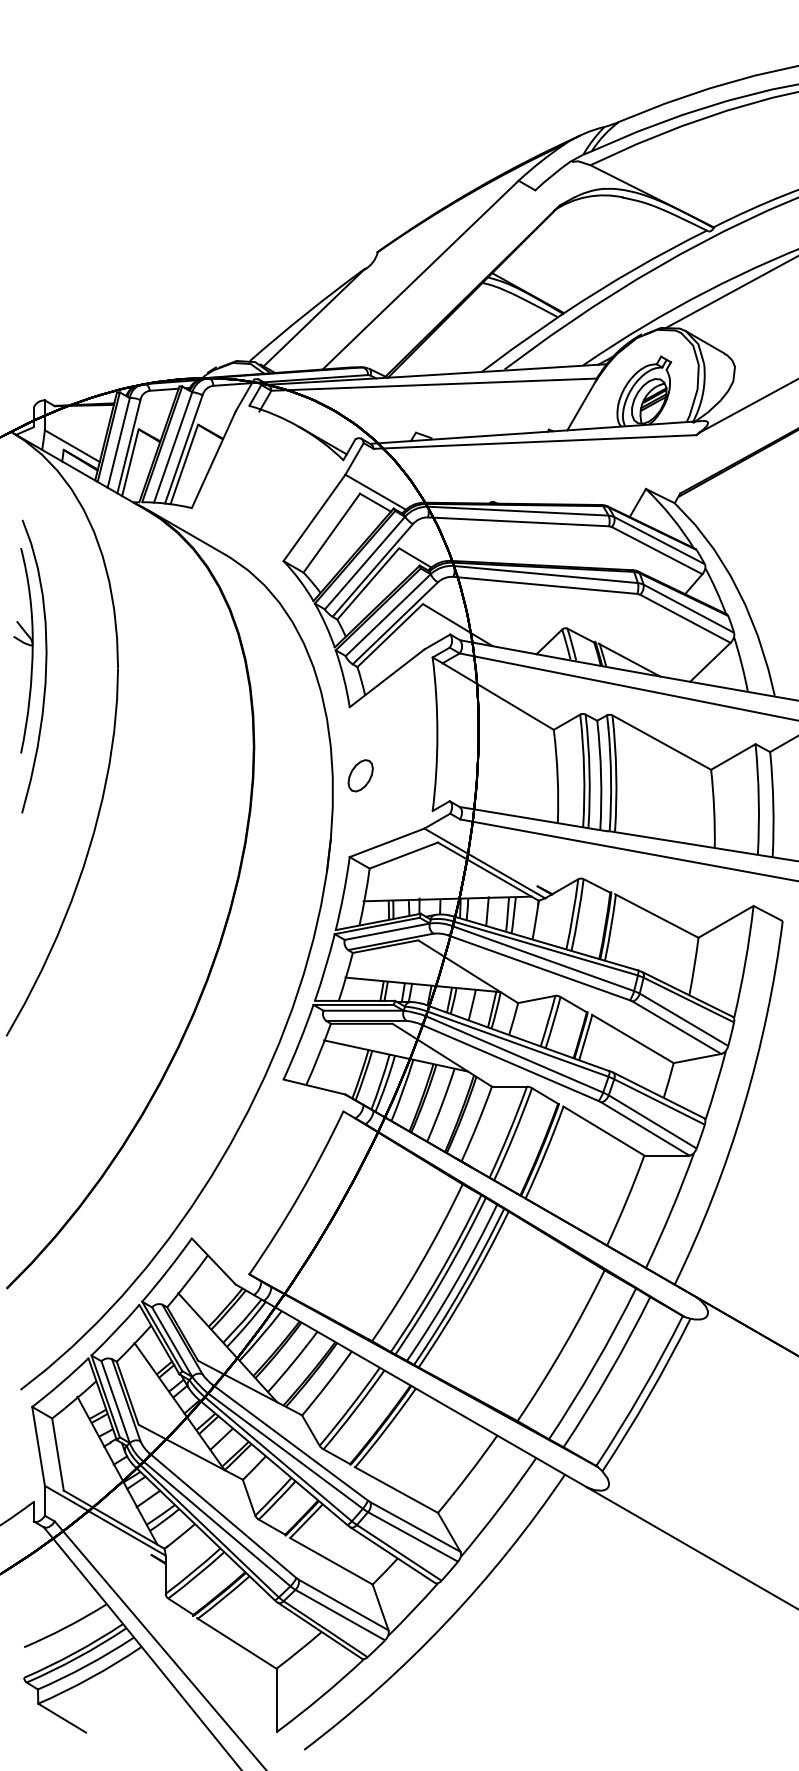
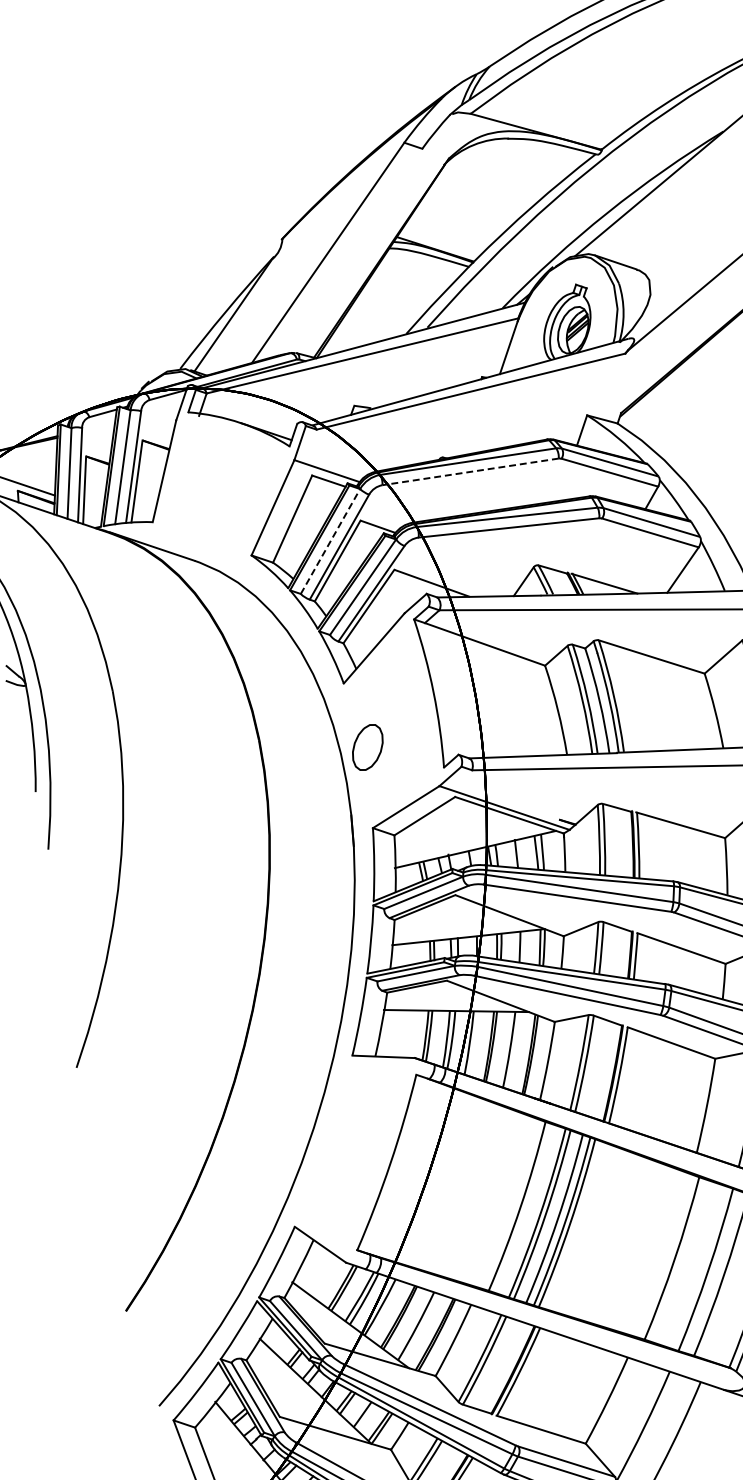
line: (518, 521) -> (470, 471), solid -> dashed
line: (365, 562) -> (330, 540), solid -> dashed
part: (360, 775) -> (367, 747), size x1.4

